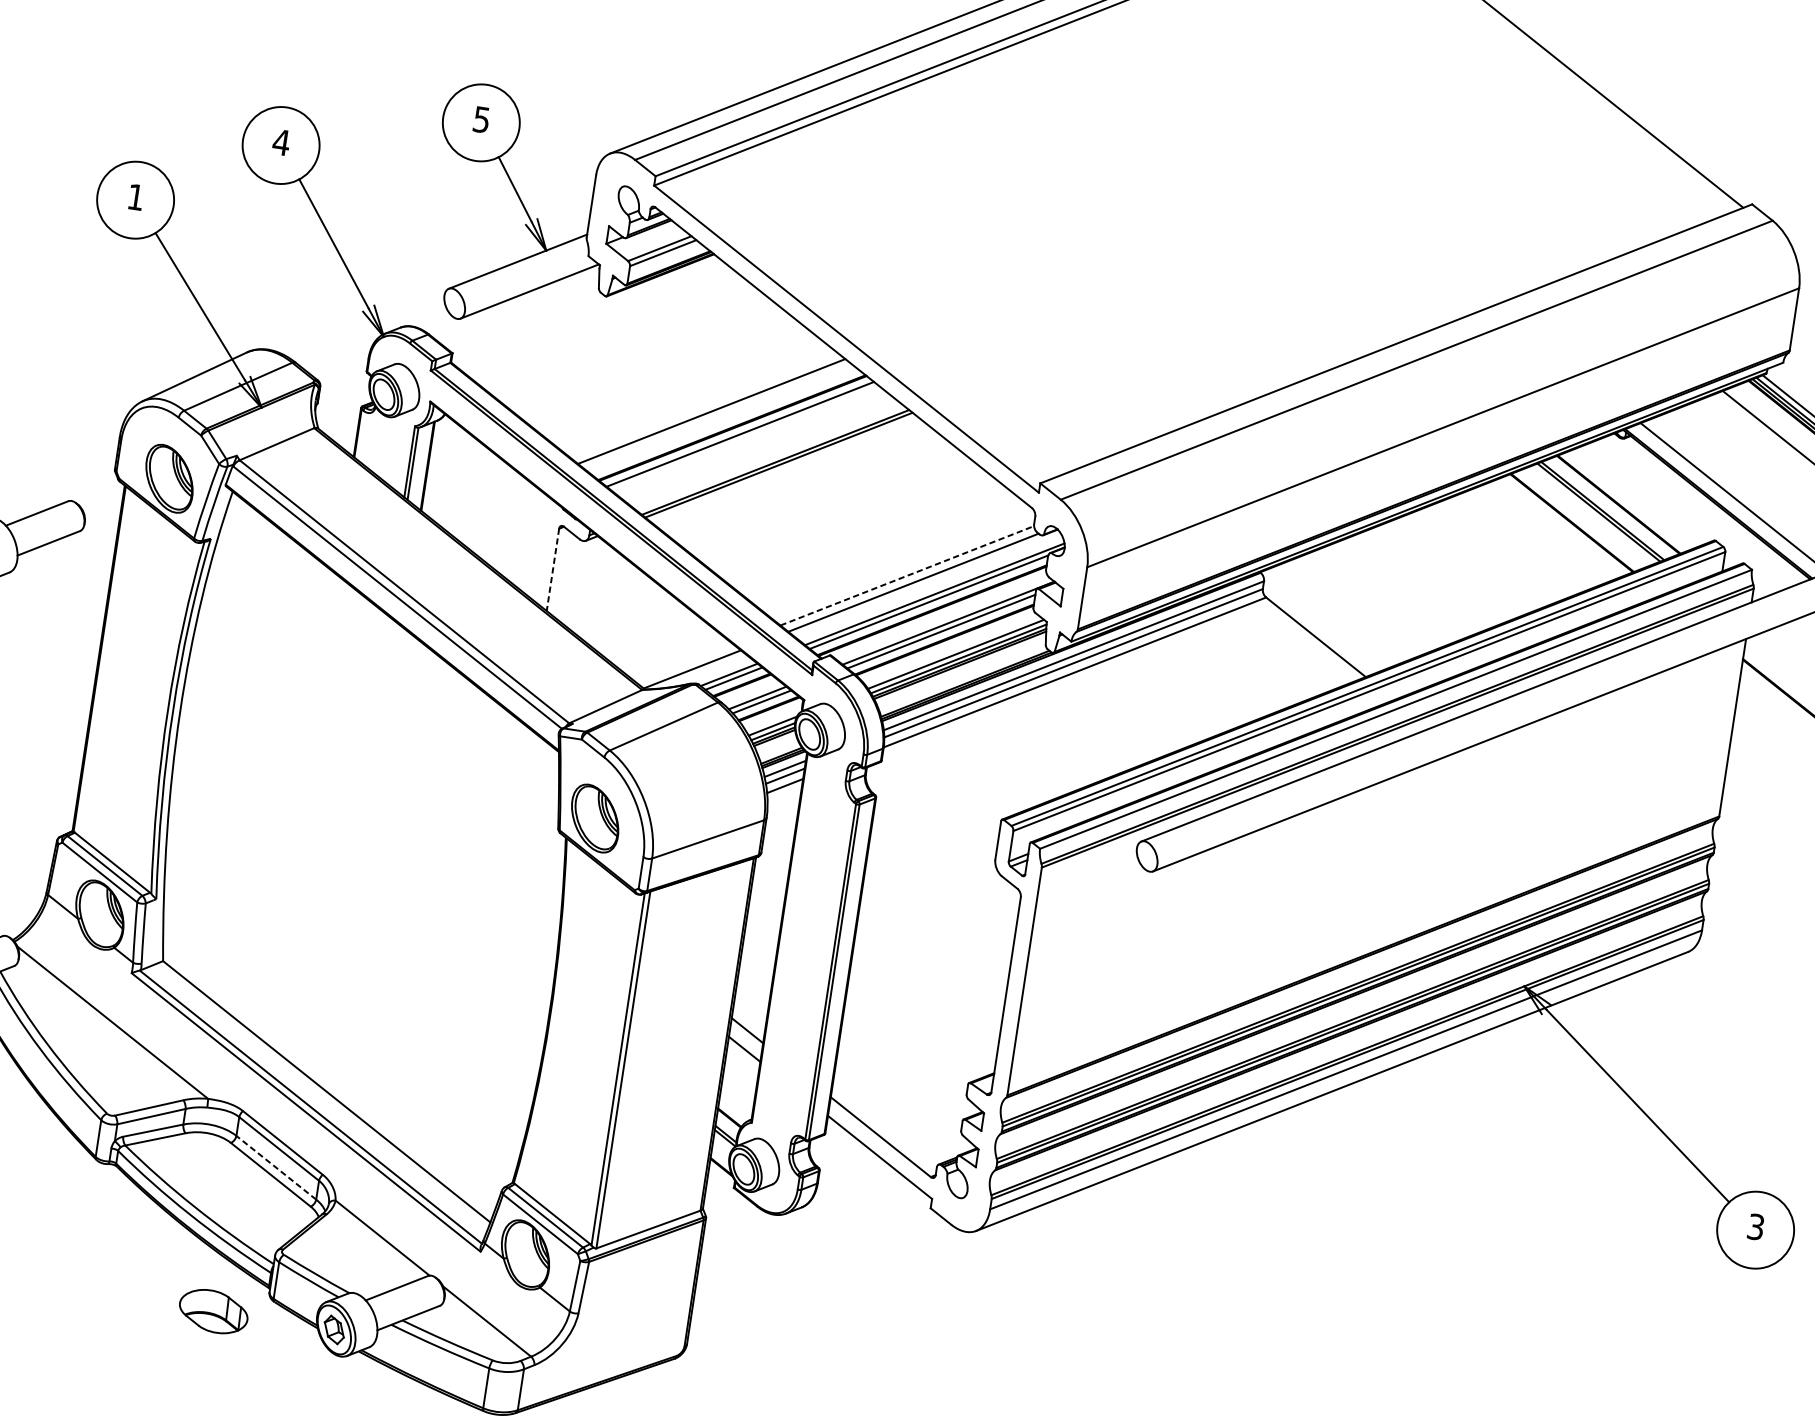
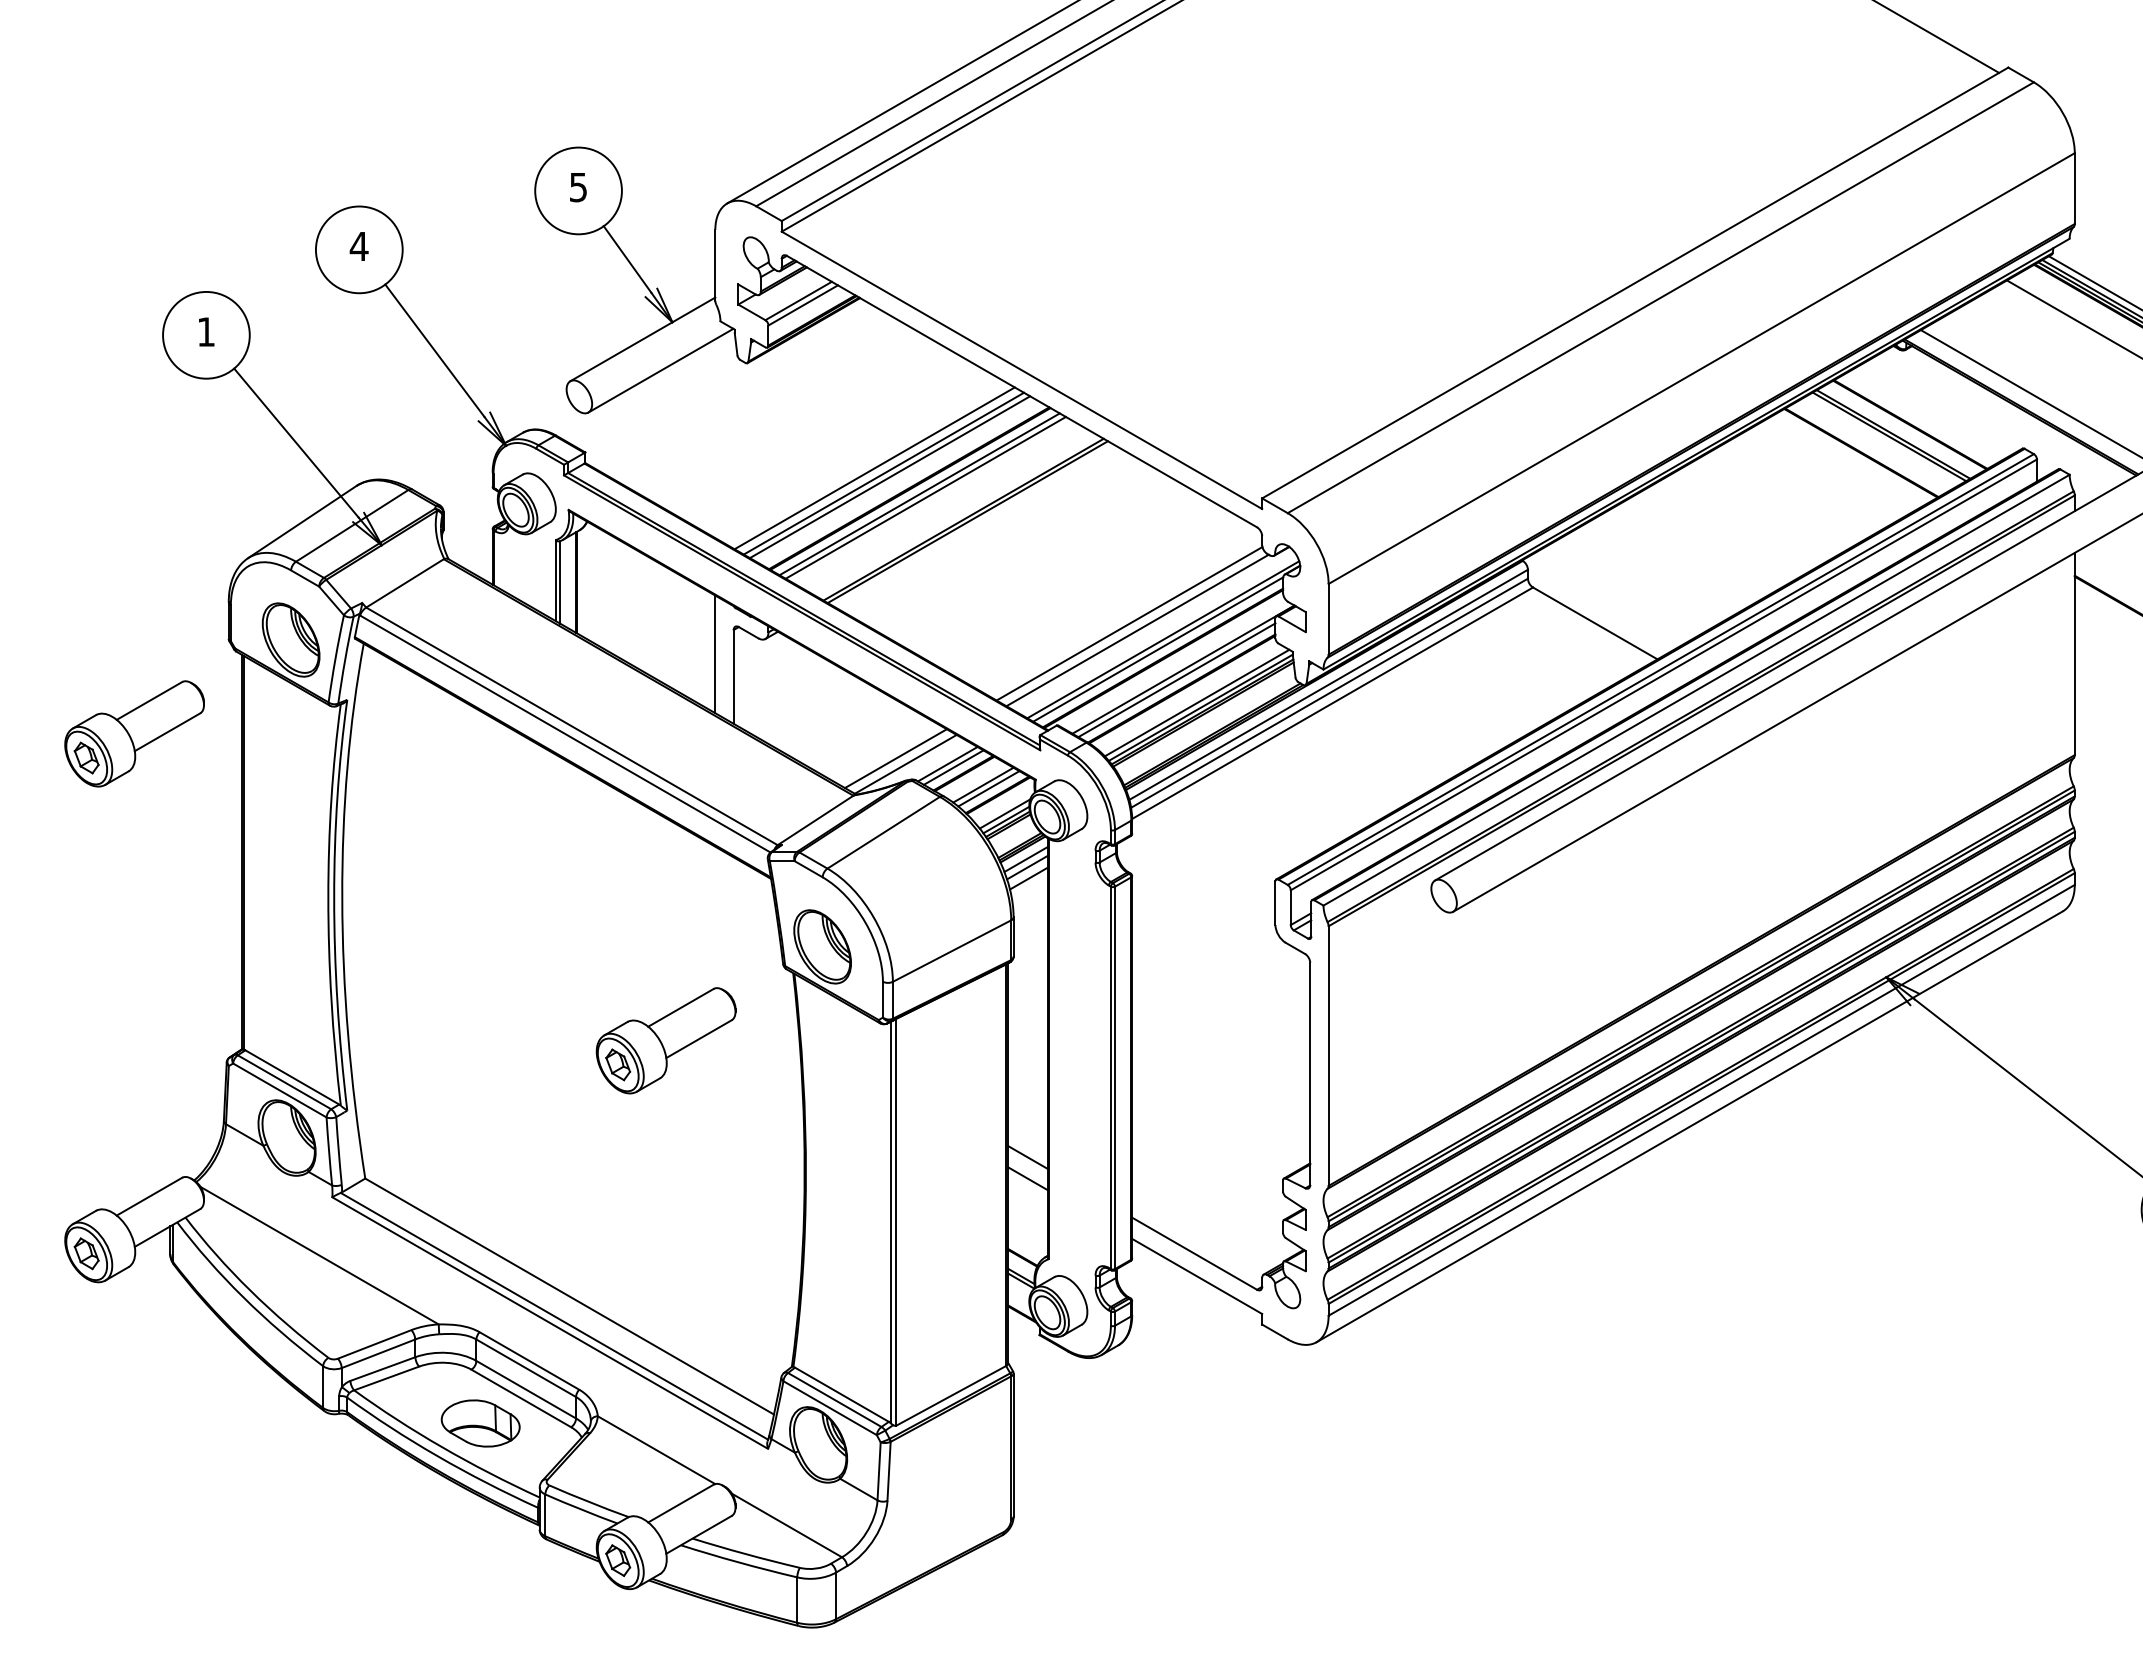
line: (704, 405) -> (874, 468), added
line: (716, 415) -> (889, 477), added
line: (745, 437) -> (925, 497), added
line: (539, 547) -> (715, 654), added
line: (552, 569) -> (733, 676), dashed -> solid
line: (907, 575) -> (1129, 623), dashed -> solid
line: (684, 662) -> (895, 758), added
part: (444, 879) -> (665, 1040), added
line: (276, 1167) -> (526, 1389), dashed -> solid
part: (213, 1311) -> (480, 1423), moved

